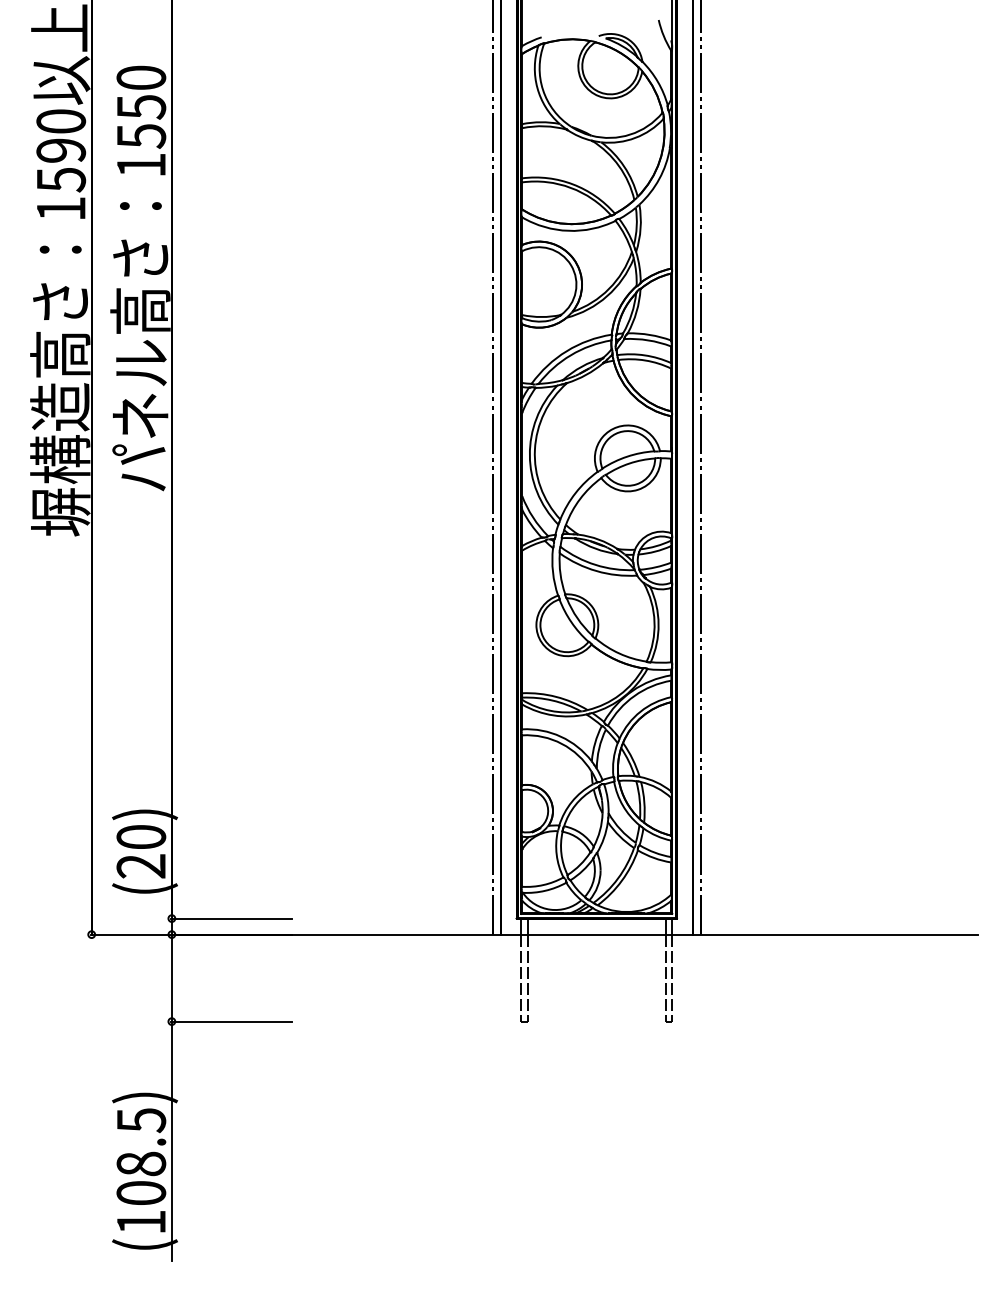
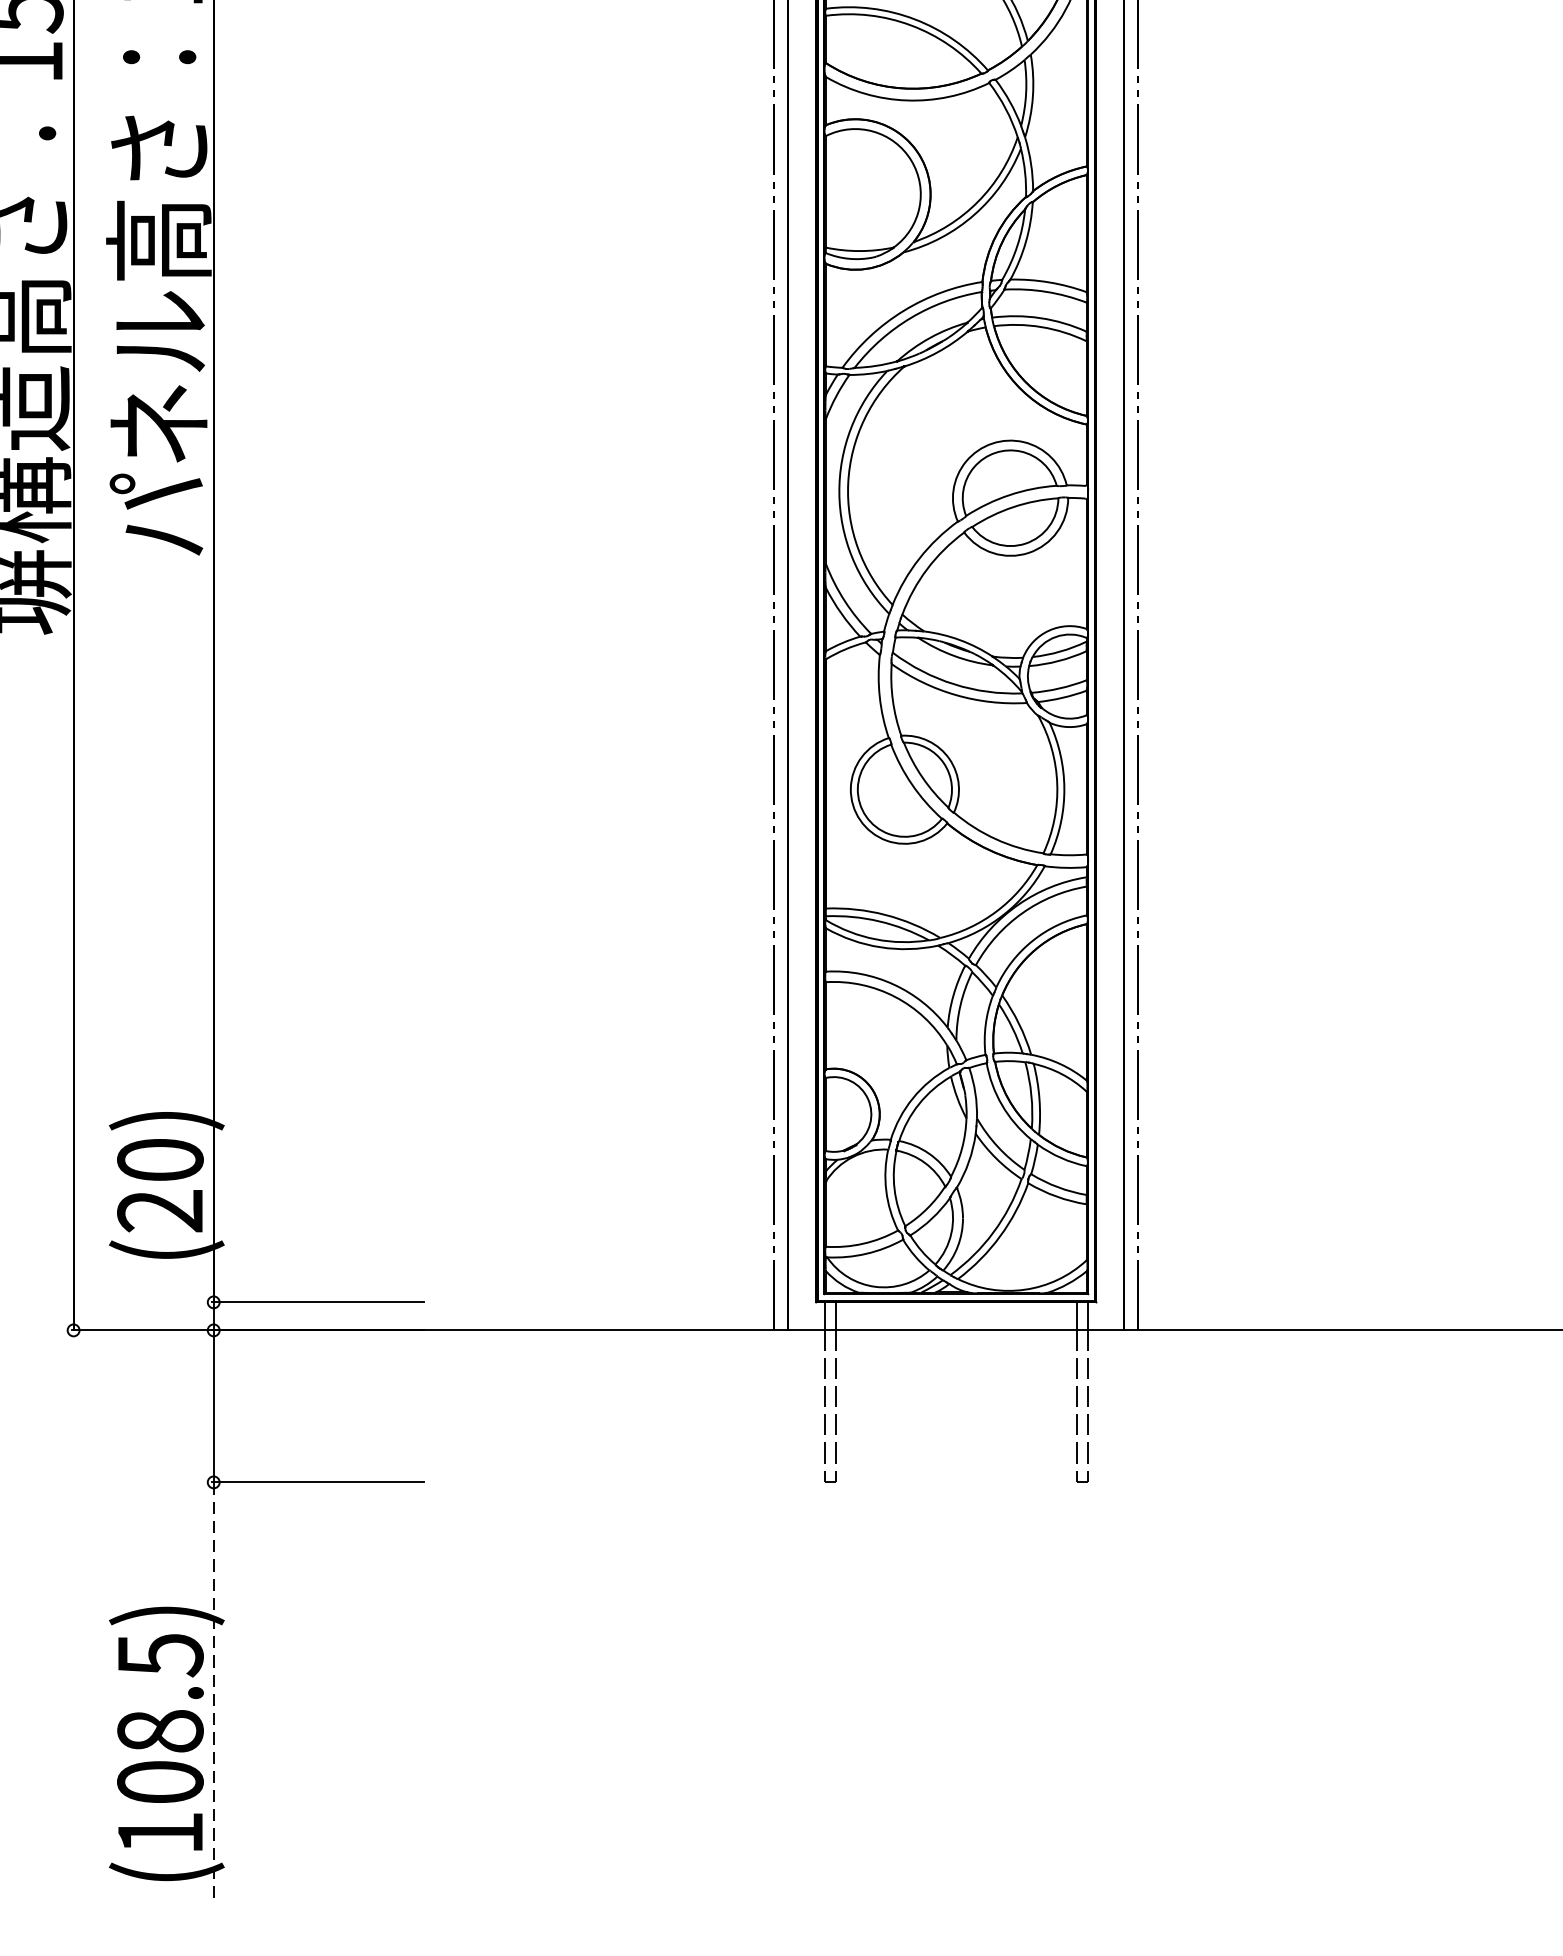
line: (171, 1141) -> (213, 1691), solid -> dashed

